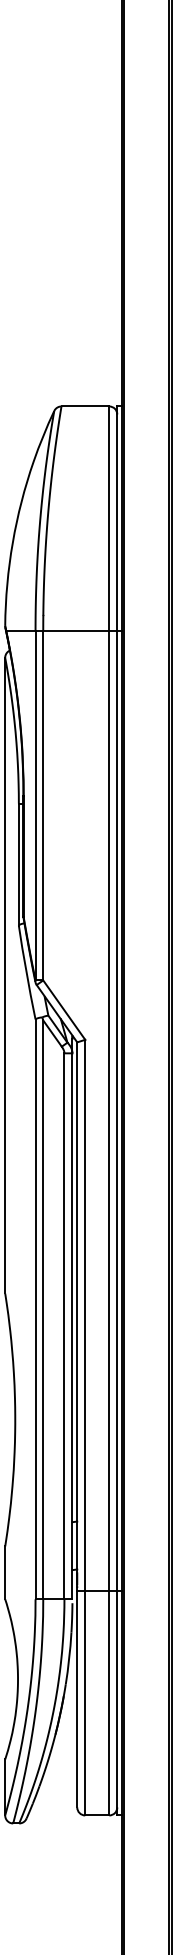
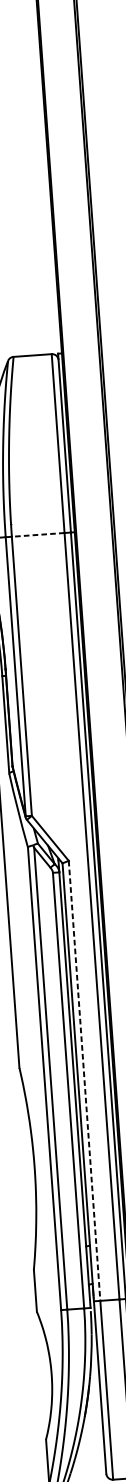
line: (75, 630) -> (37, 534), solid -> dashed
line: (85, 1315) -> (84, 1080), solid -> dashed

